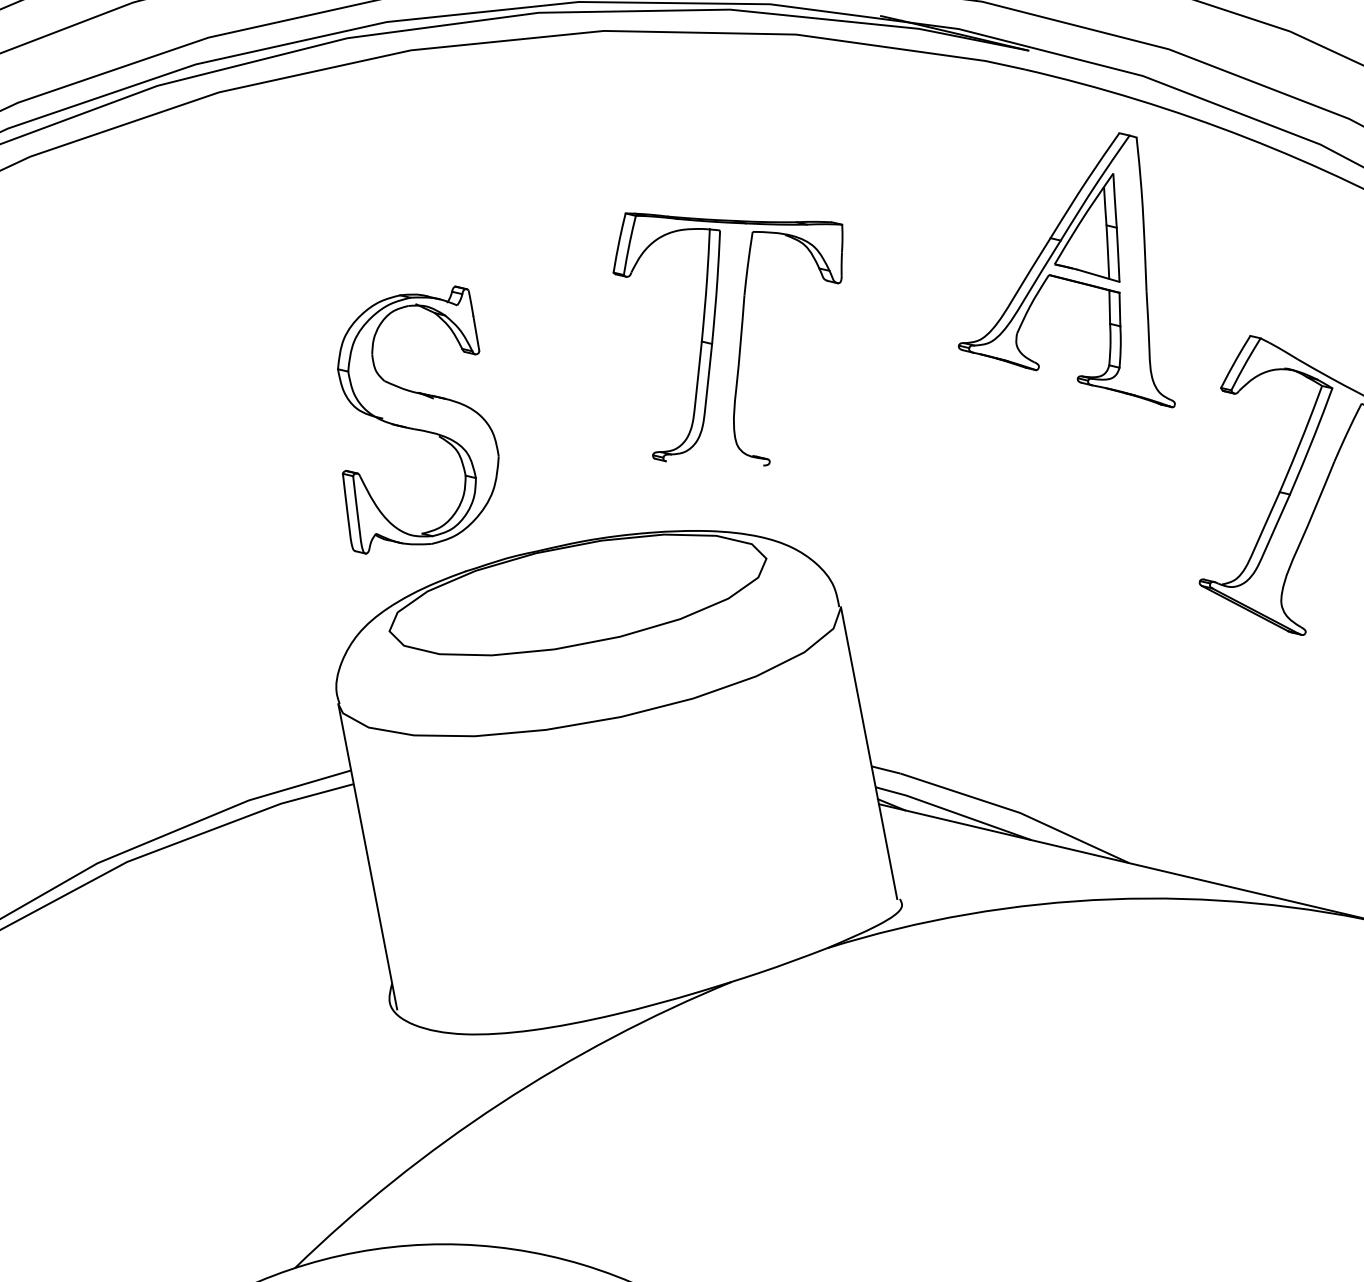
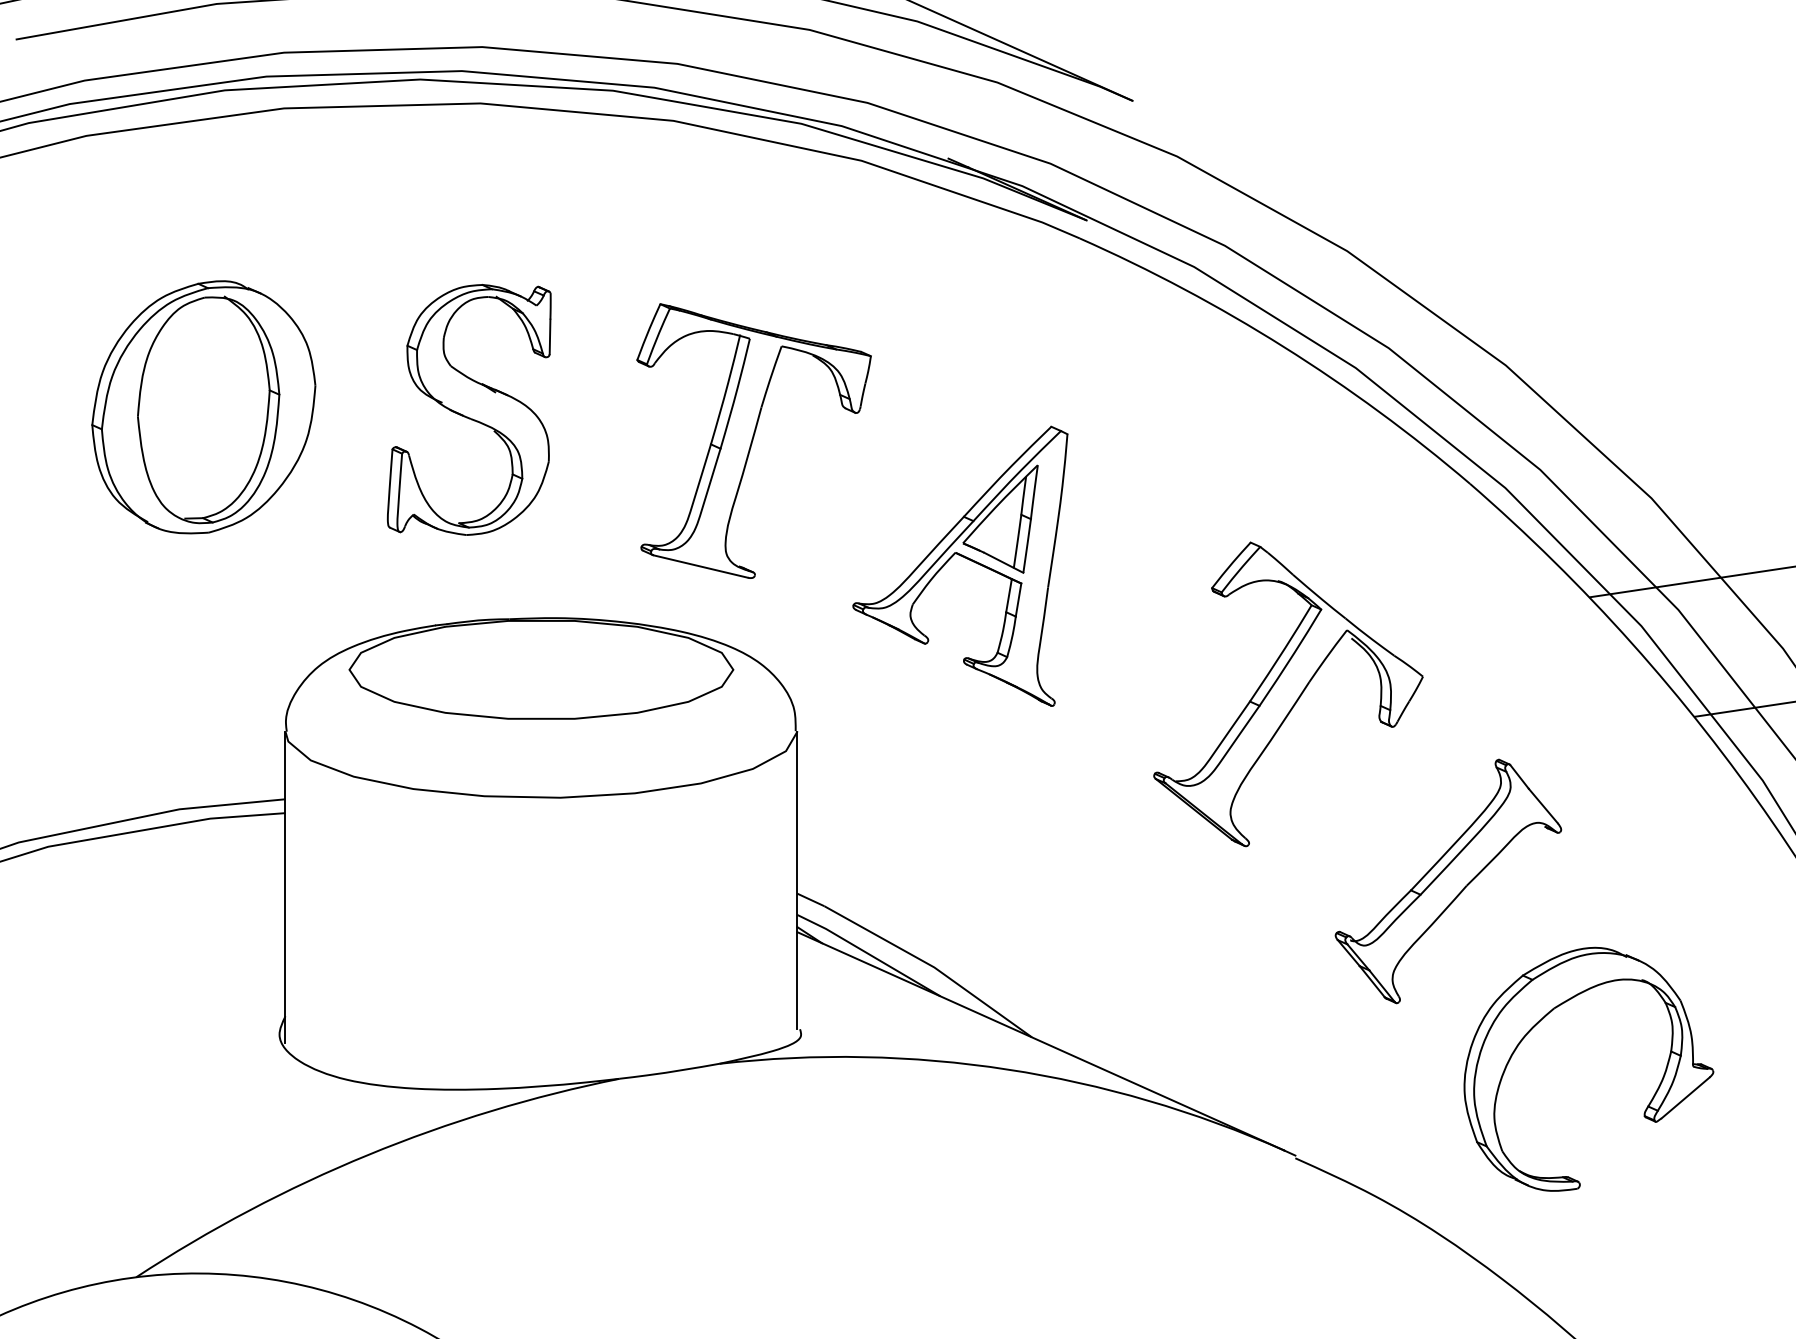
part: (1056, 278) -> (962, 557), moved
part: (196, 401) -> (203, 407), added
part: (409, 420) -> (468, 409), moved
line: (714, 463) -> (700, 566), added

